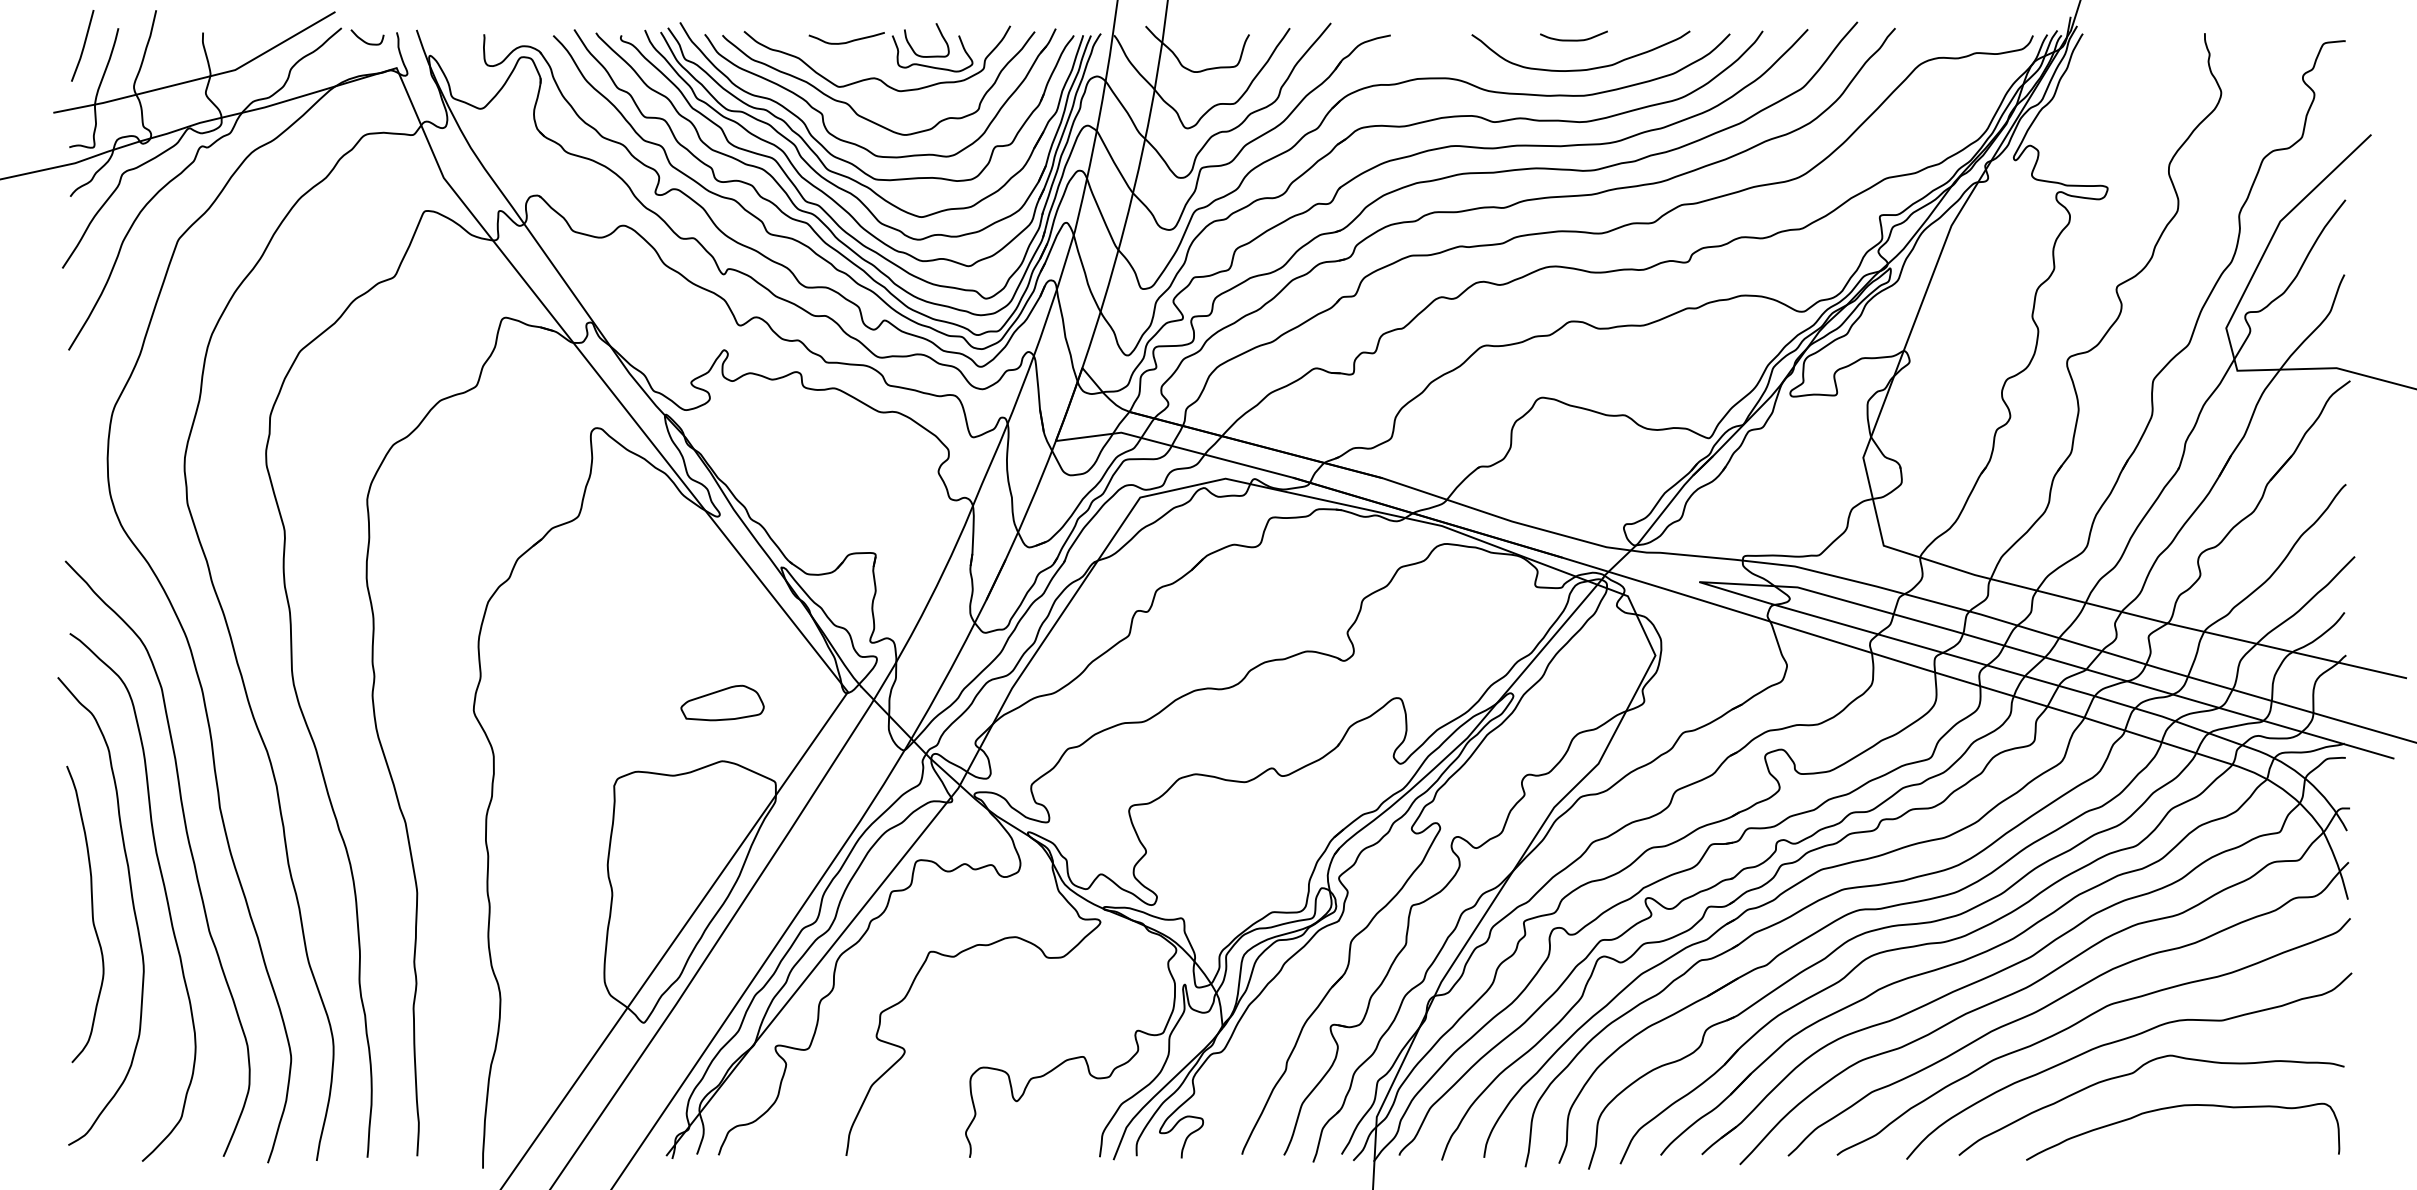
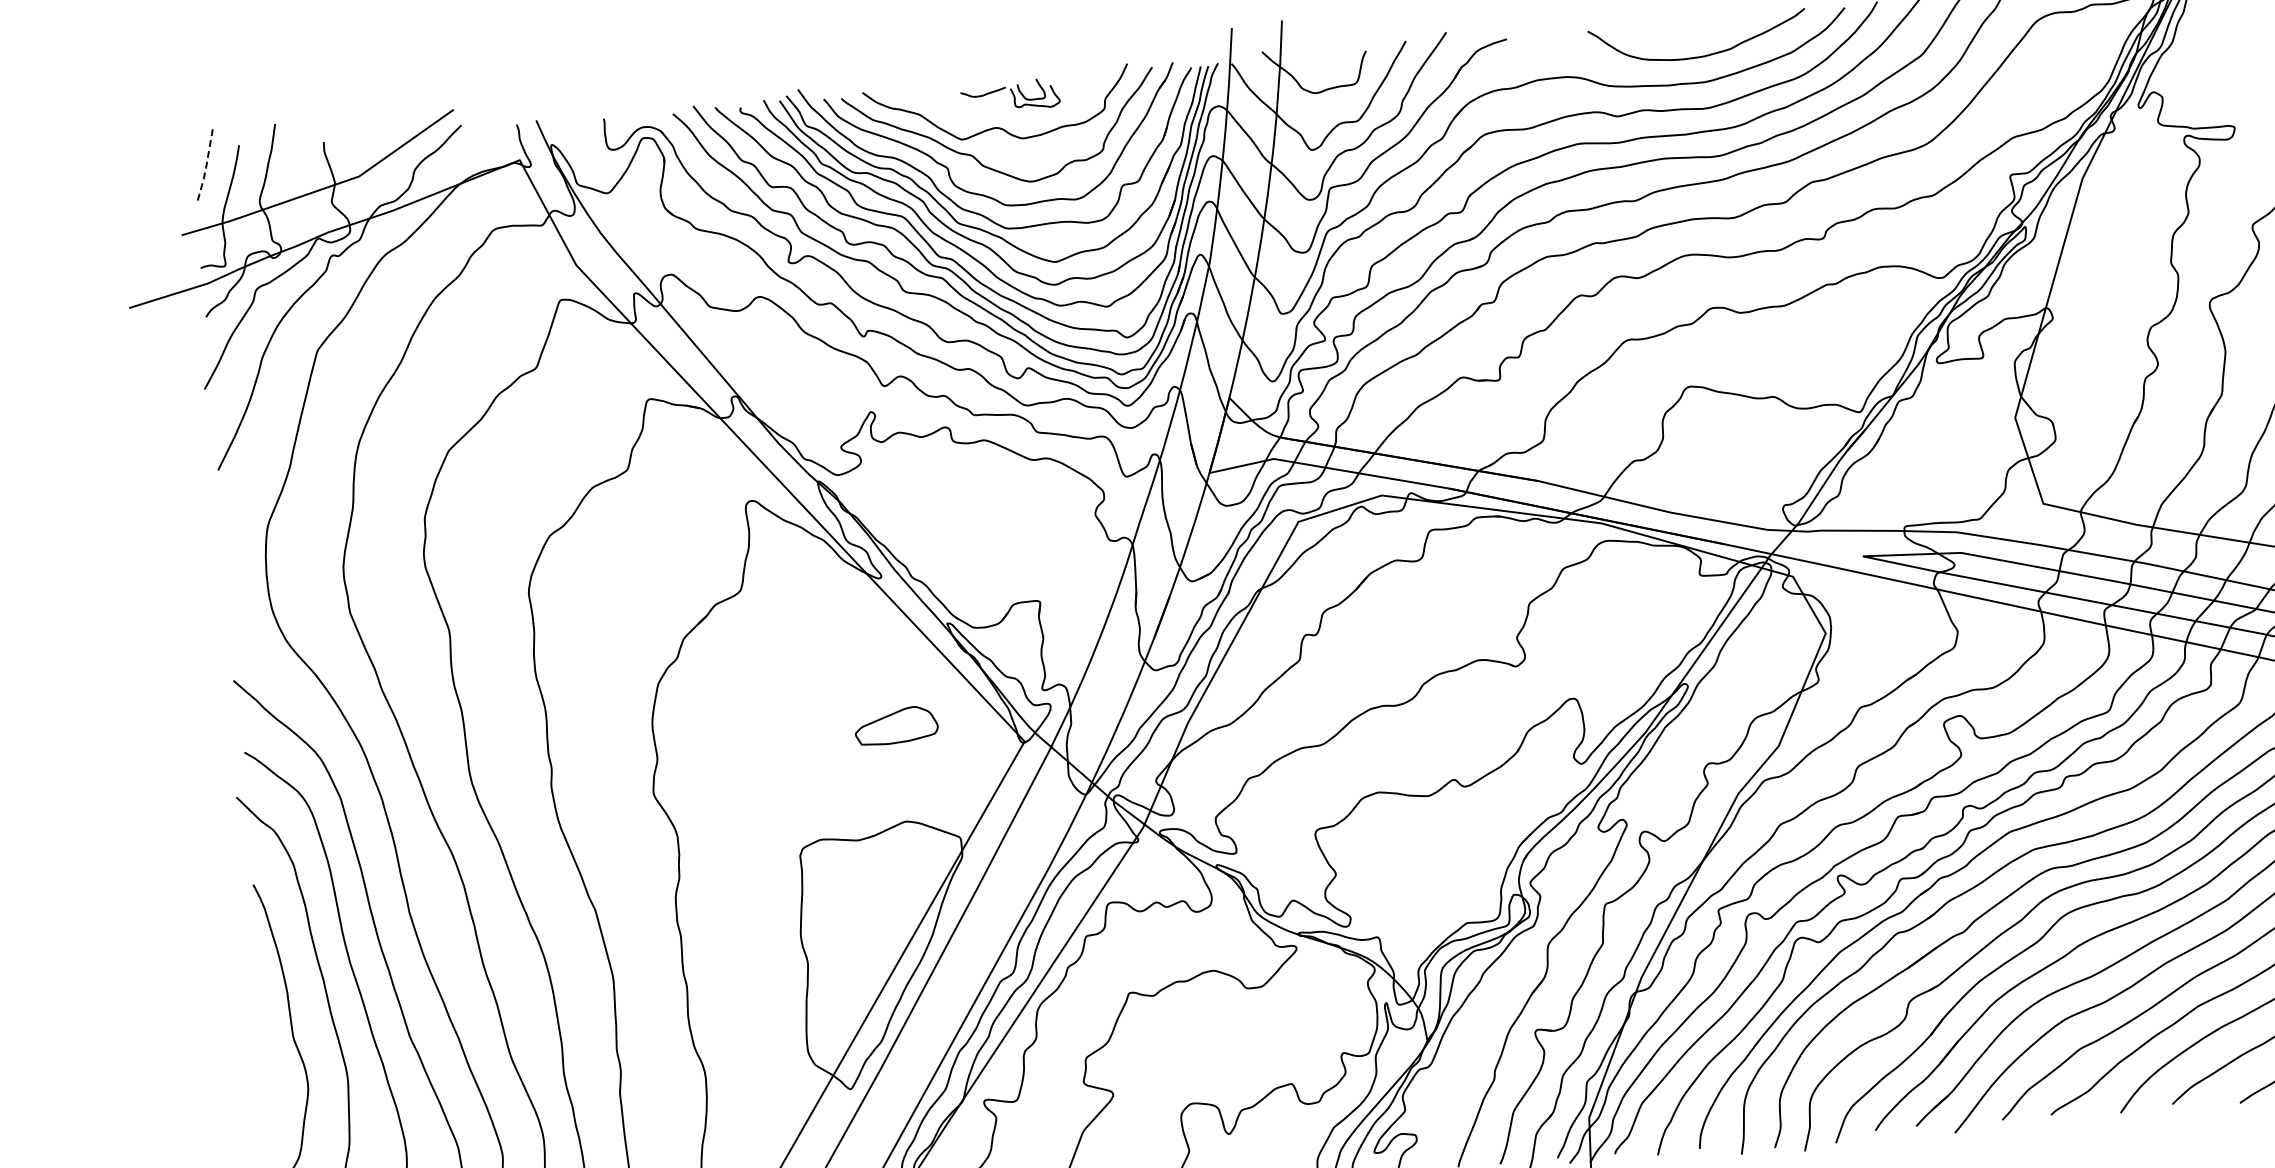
curve: (1573, 39) -> (1689, 27), removed
curve: (364, 40) -> (485, 135), removed
line: (83, 47) -> (205, 167), solid -> dashed
part: (890, 47) -> (1009, 95), size x0.6
part: (722, 702) -> (896, 725), moved

